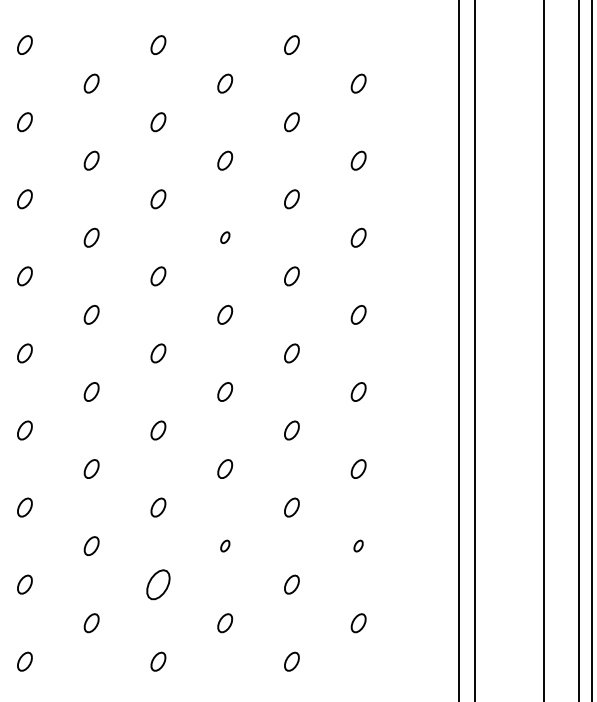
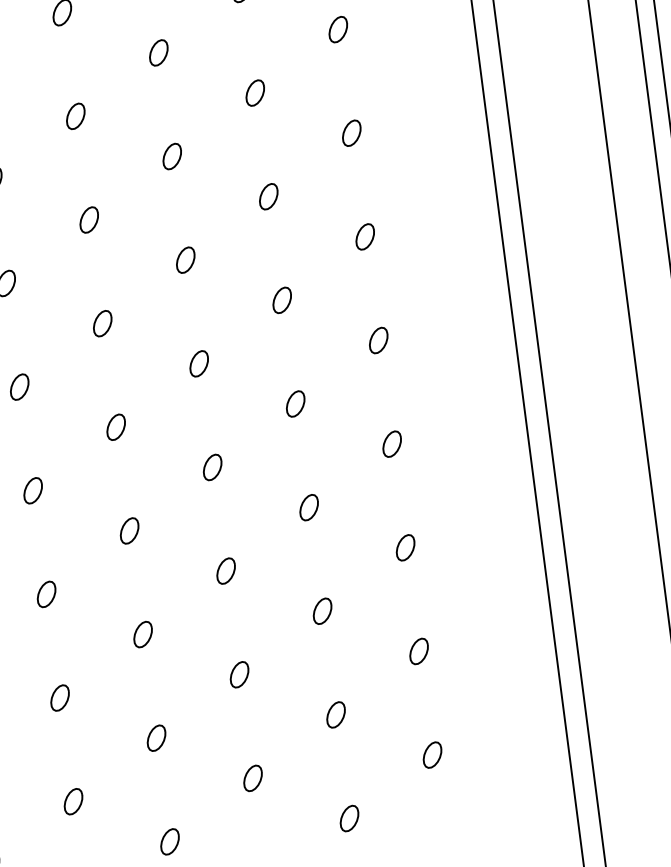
part: (225, 237) -> (186, 259), size x1.67
part: (225, 545) -> (239, 673), size x1.67
part: (358, 545) -> (418, 650), size x1.67
part: (158, 584) -> (156, 737), size x0.62

